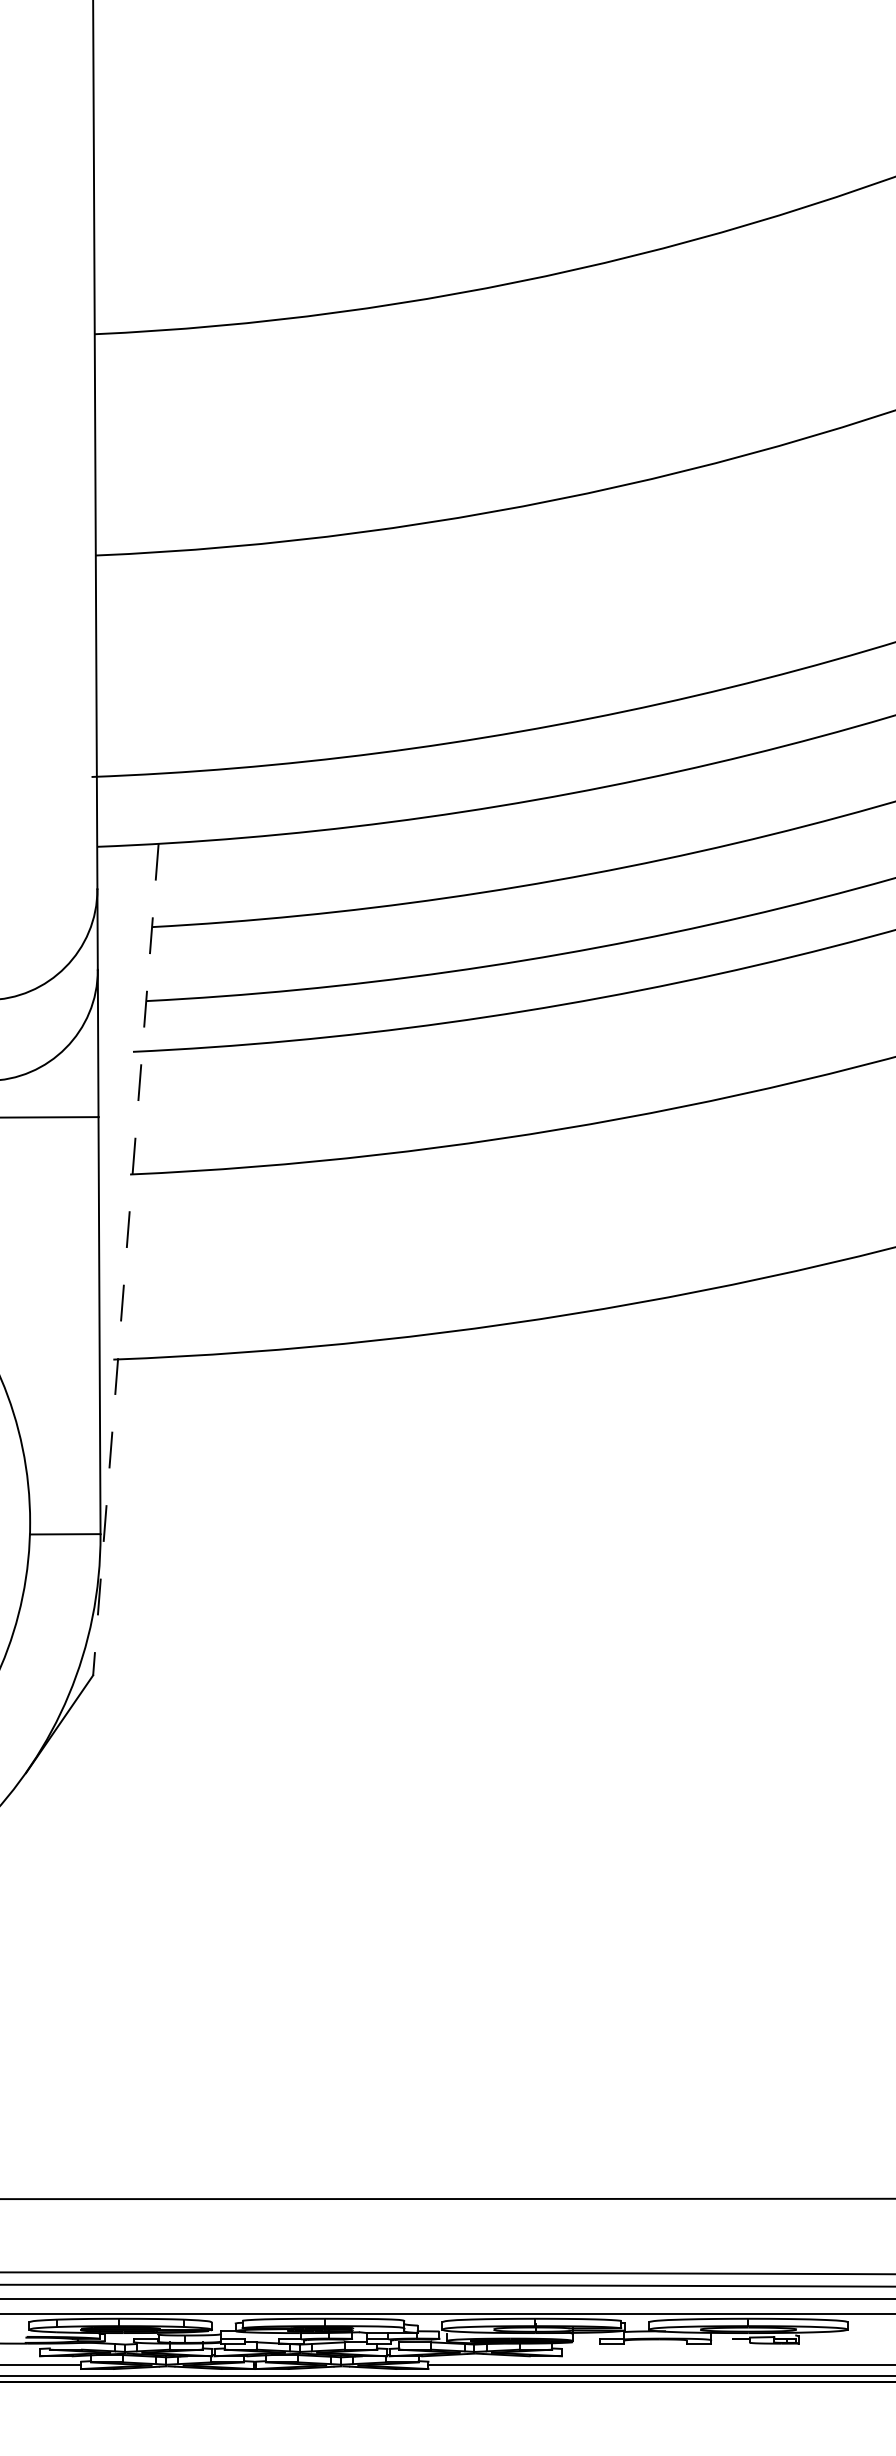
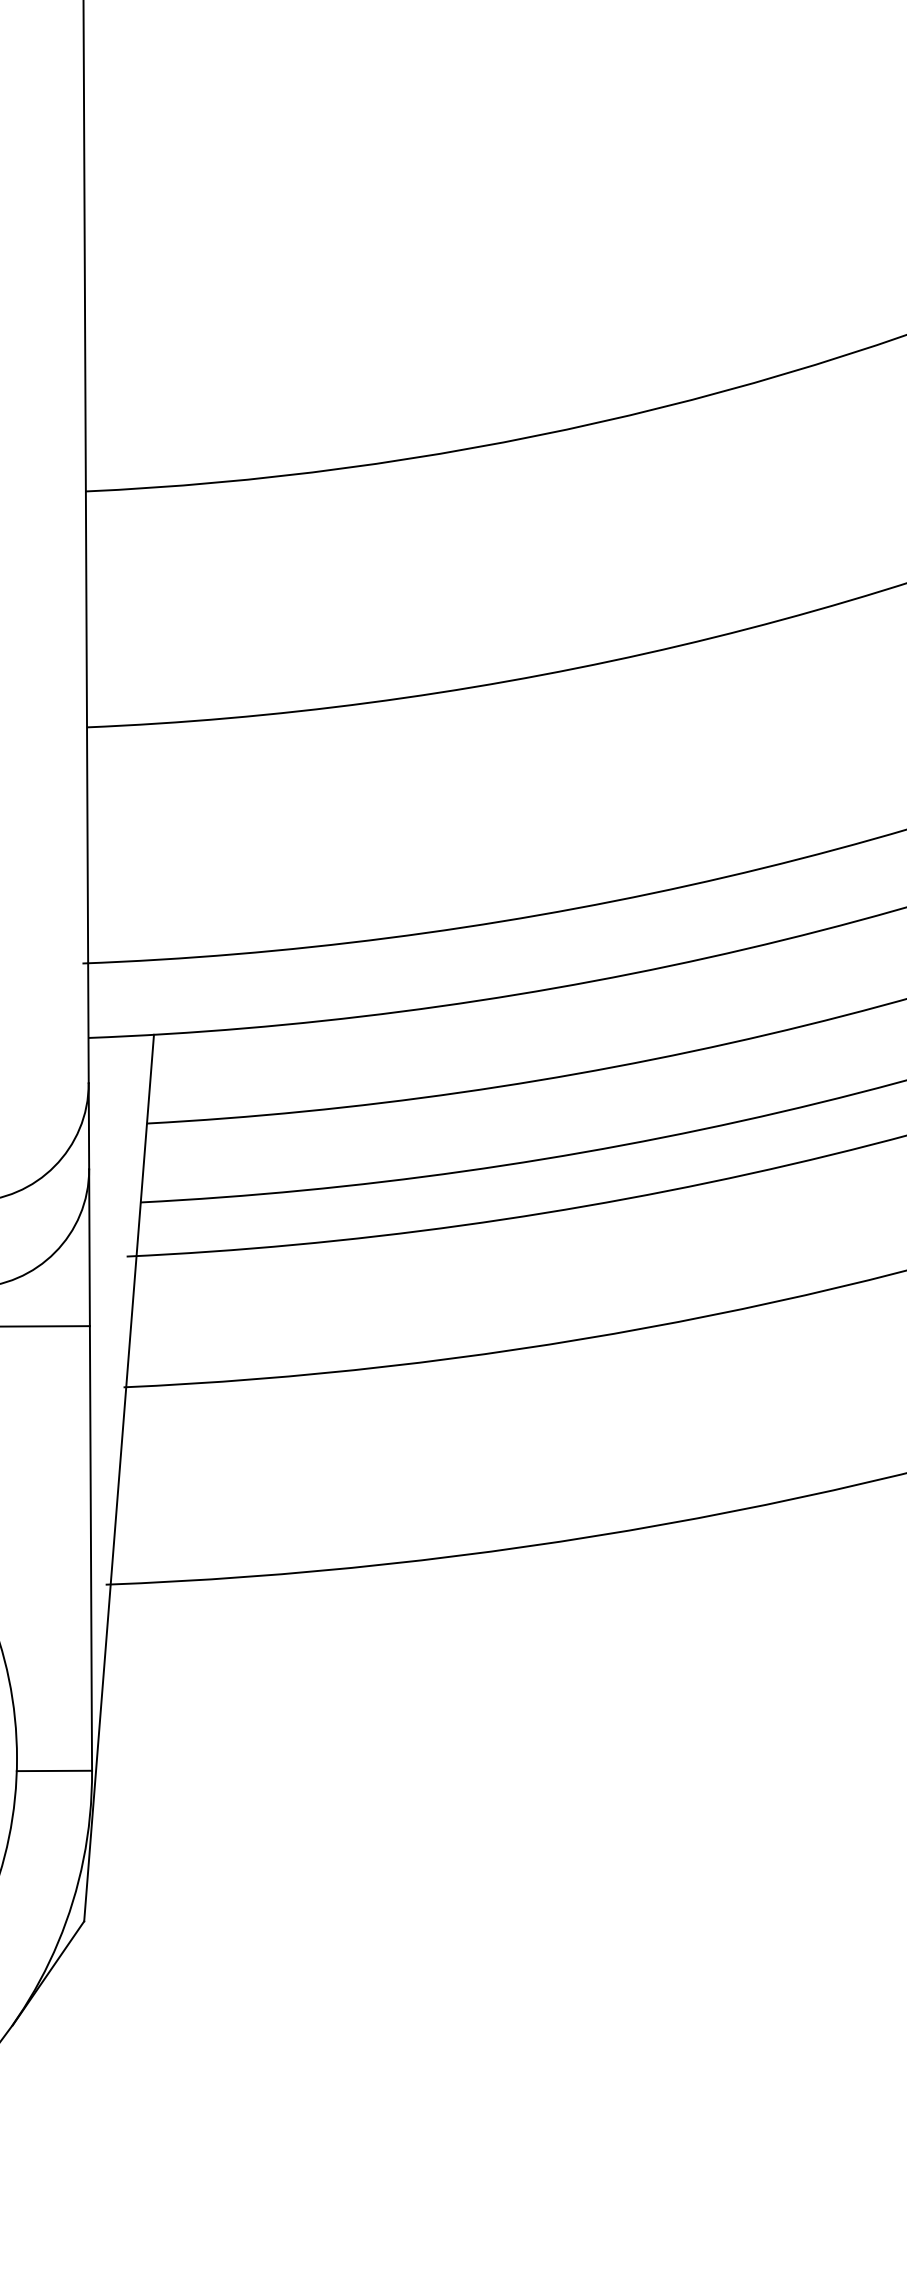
line: (125, 1260) -> (118, 1479), dashed -> solid

